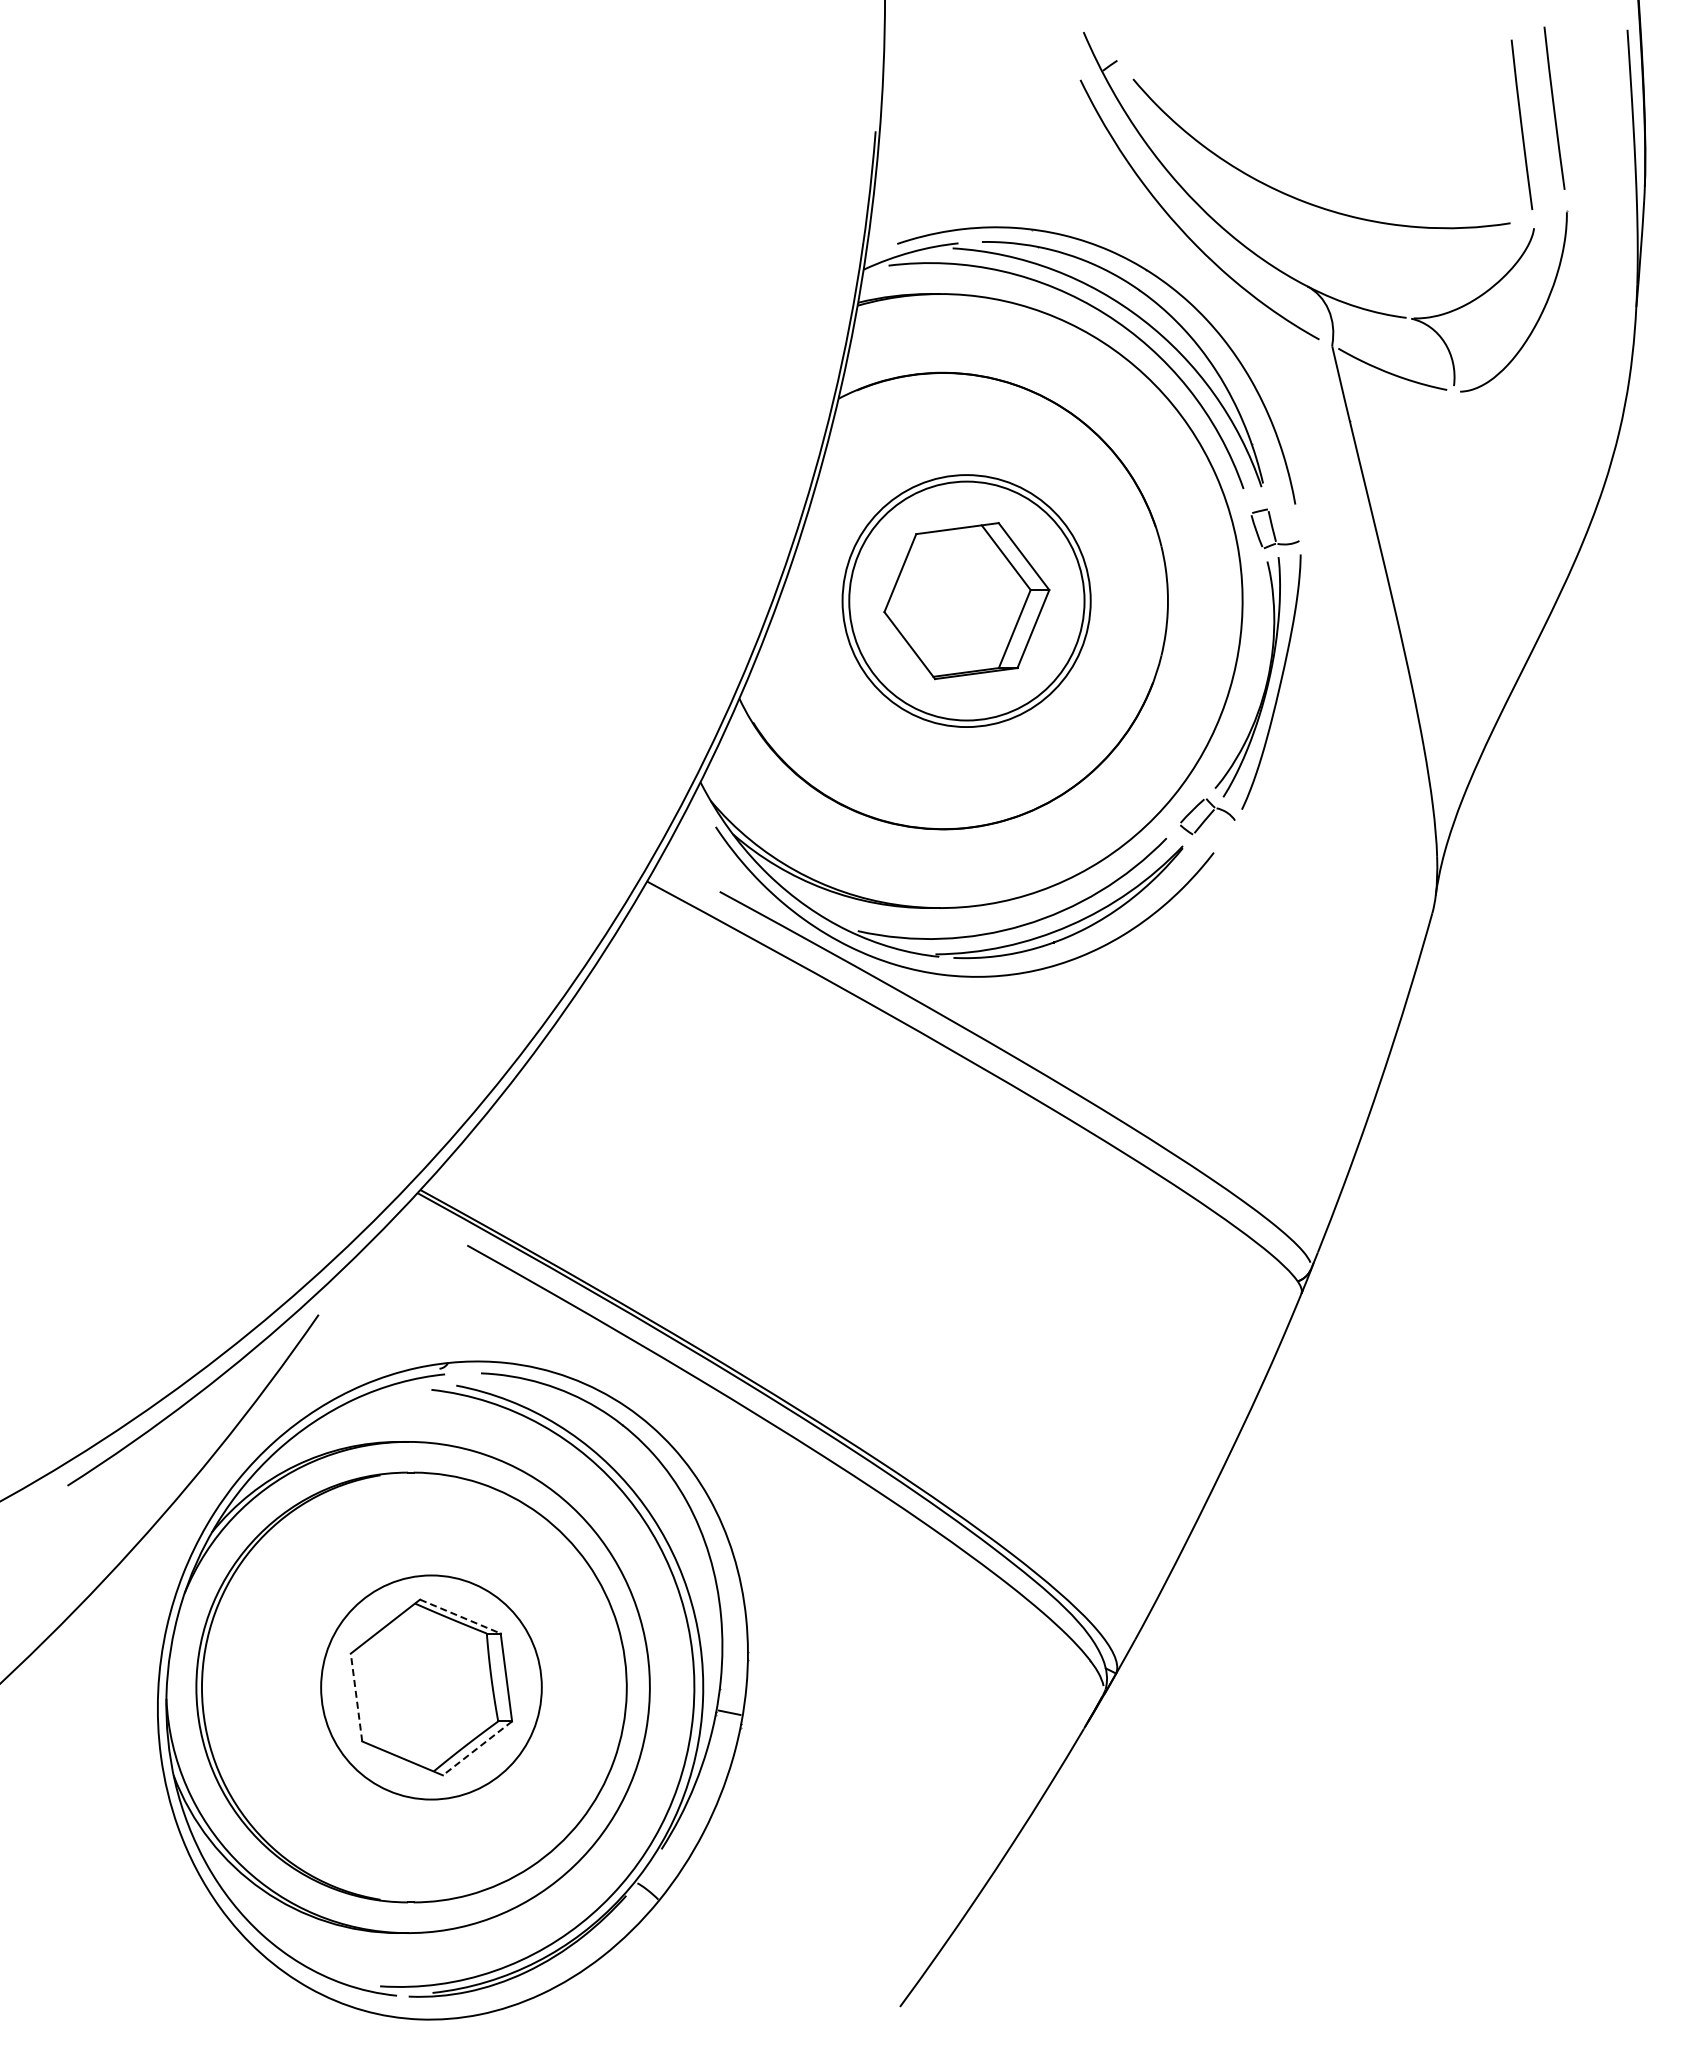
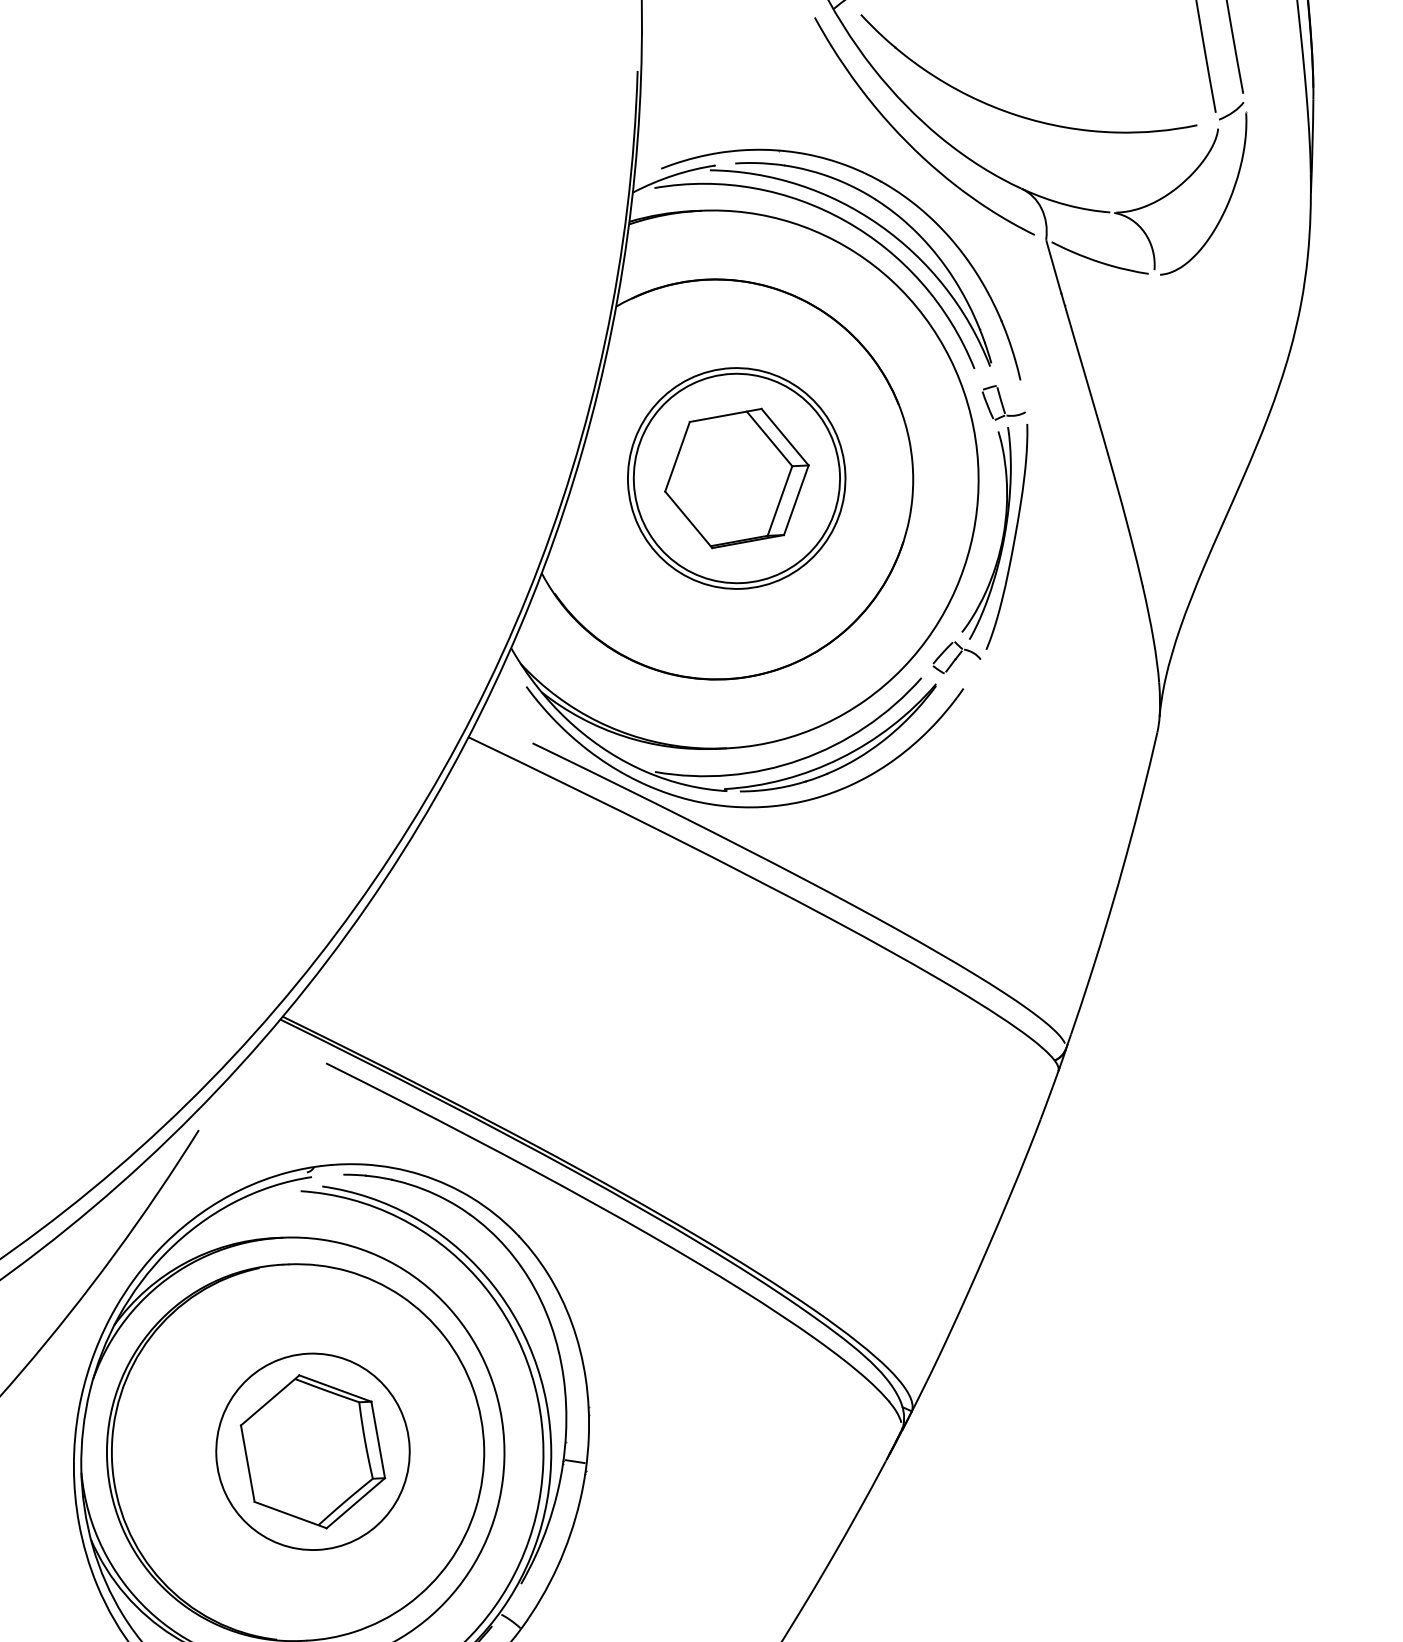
curve: (1551, 209) -> (1232, 111), added
line: (460, 1616) -> (335, 1388), dashed -> solid
line: (356, 1697) -> (247, 1463), dashed -> solid
line: (477, 1748) -> (355, 1503), dashed -> solid

